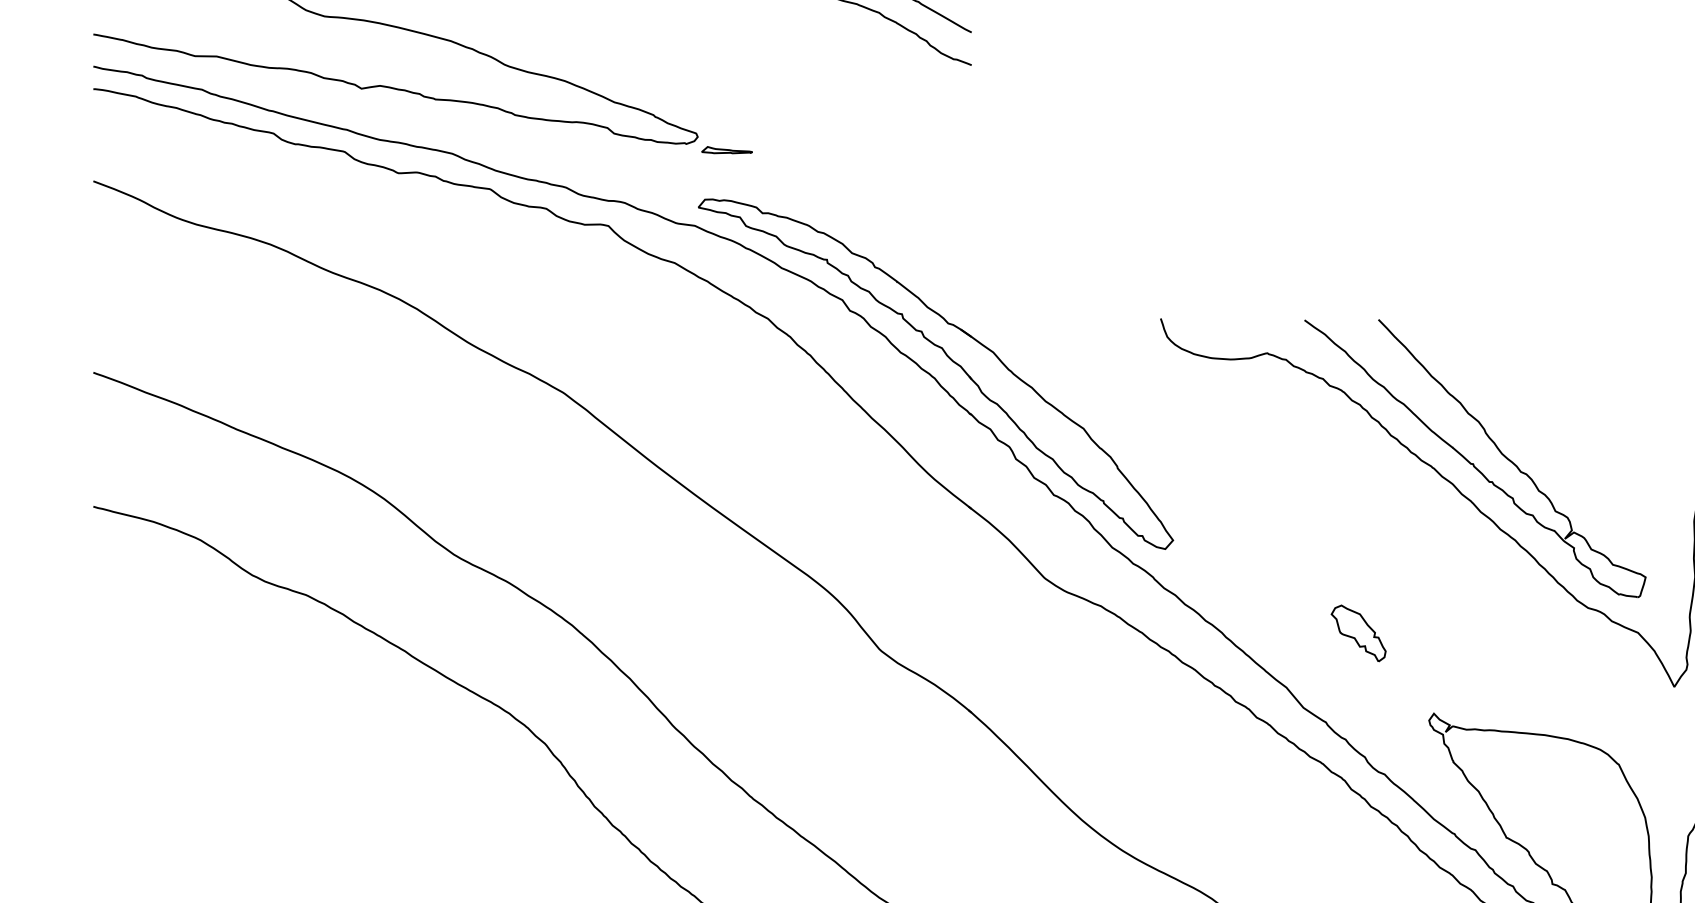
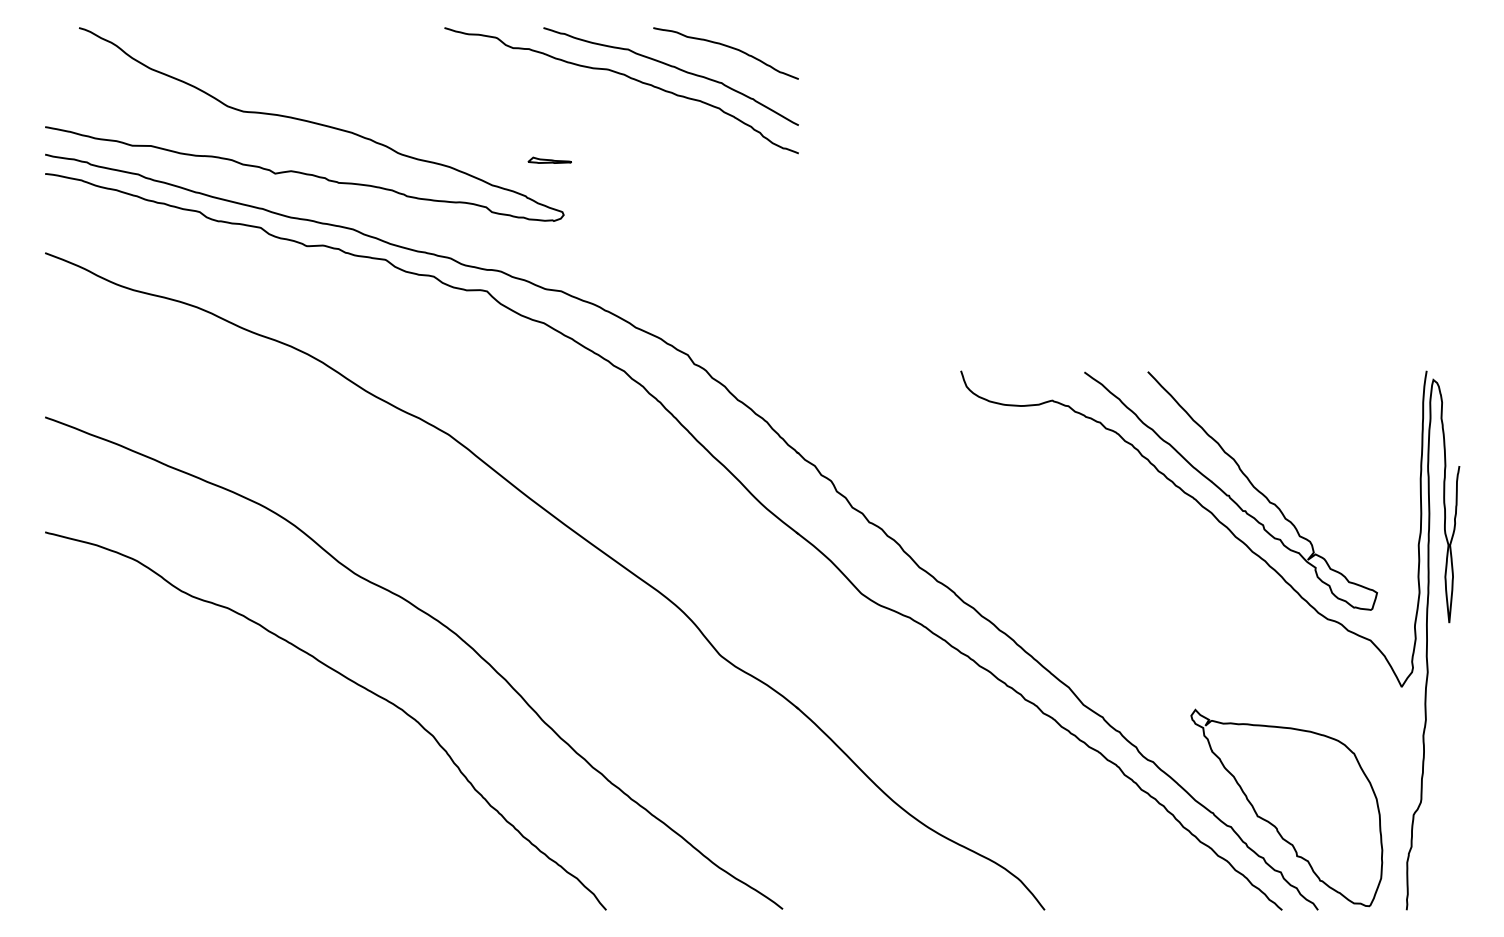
part: (726, 149) -> (549, 159), moved
part: (949, 358) -> (779, 405), removed
part: (1358, 632) -> (1130, 640), removed

